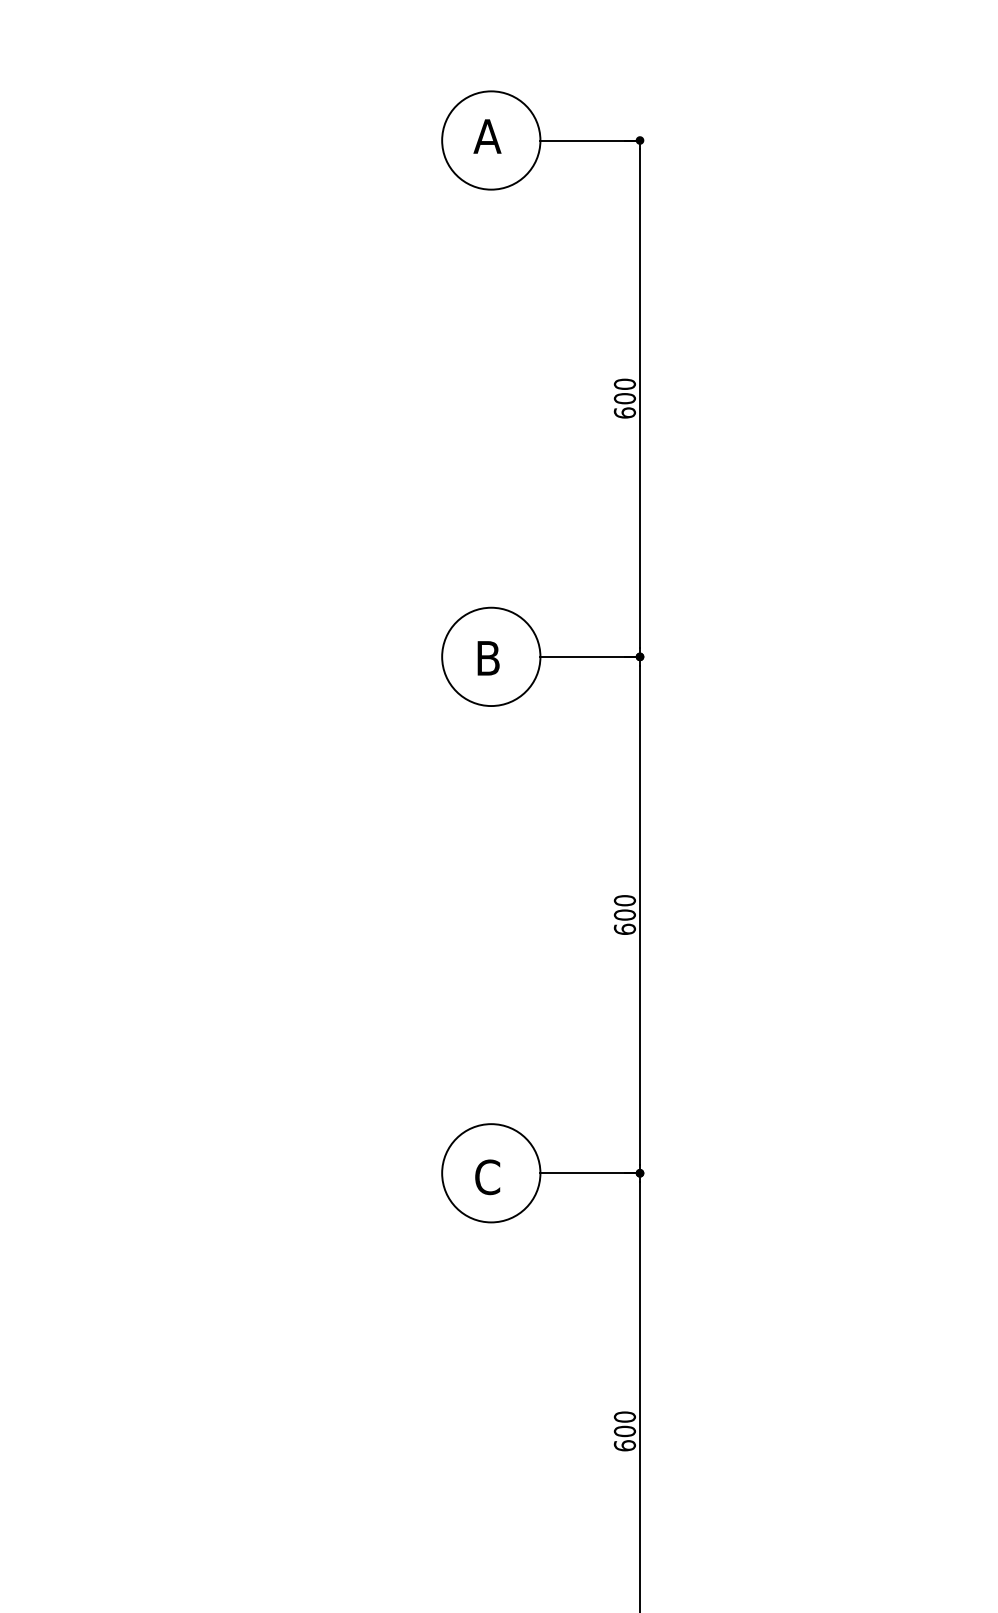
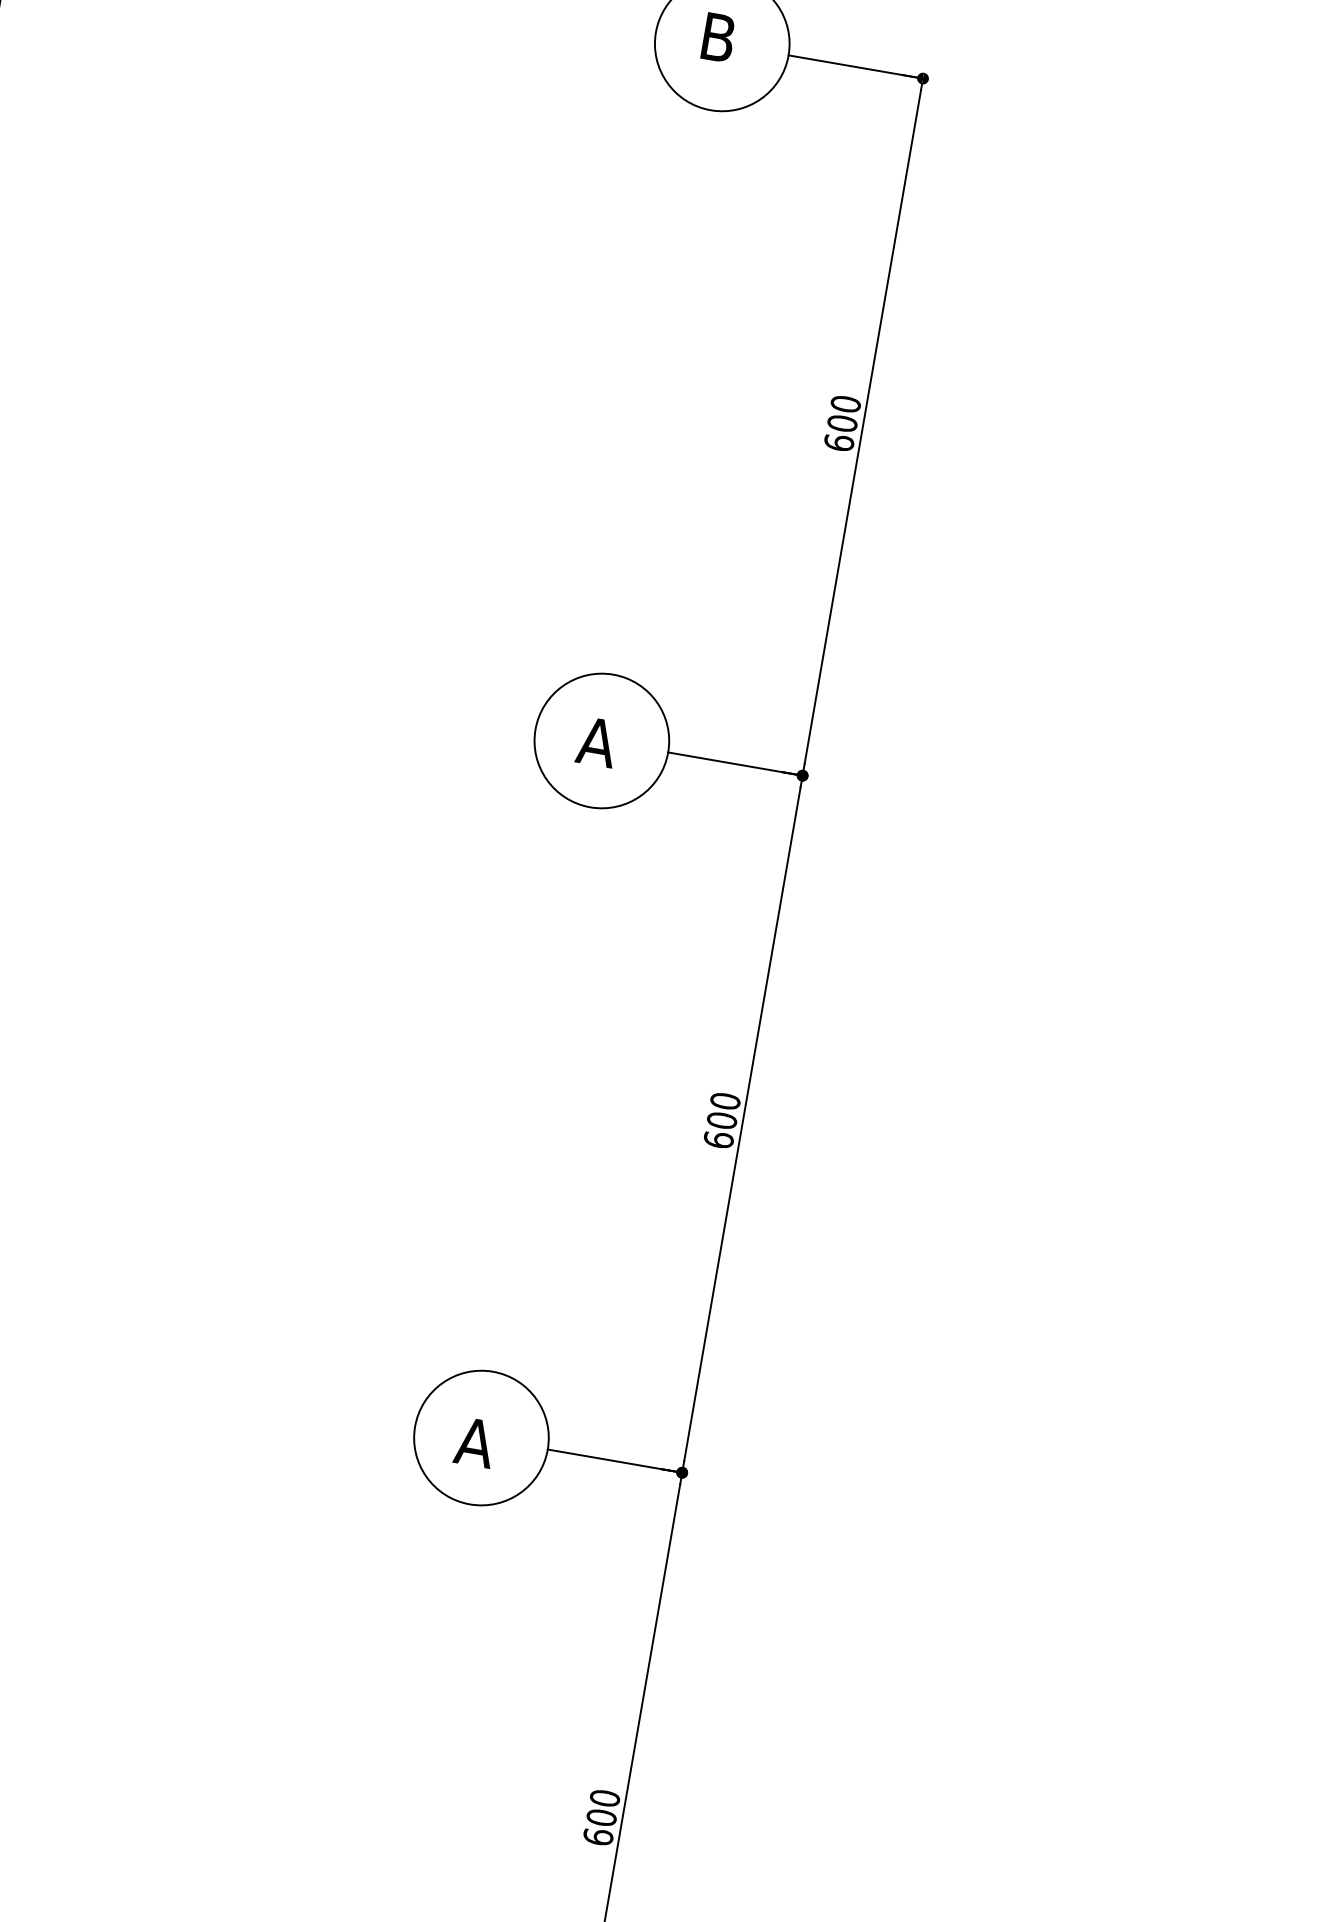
text: (487, 136) -> (718, 37), A -> B
text: (488, 658) -> (597, 742), B -> A
text: (487, 1177) -> (475, 1442), C -> A

